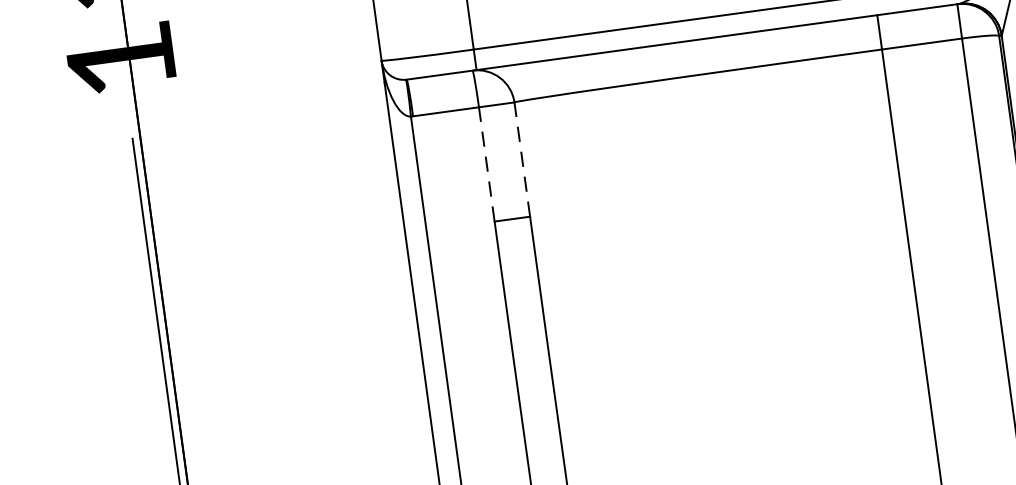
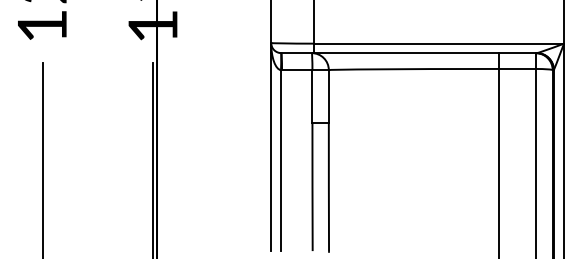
line: (521, 159) -> (328, 96), dashed -> solid
line: (486, 164) -> (312, 96), dashed -> solid

